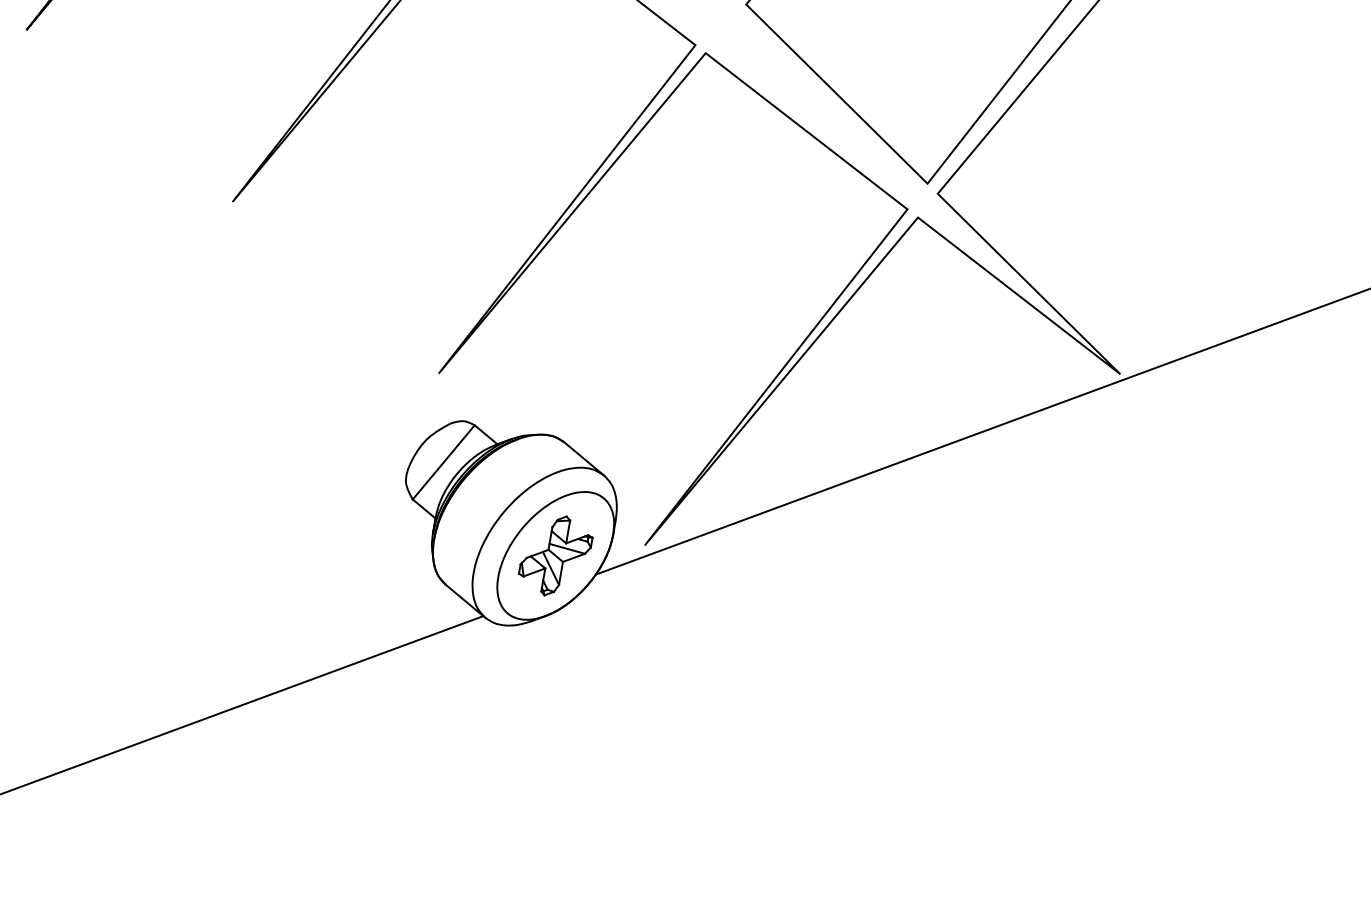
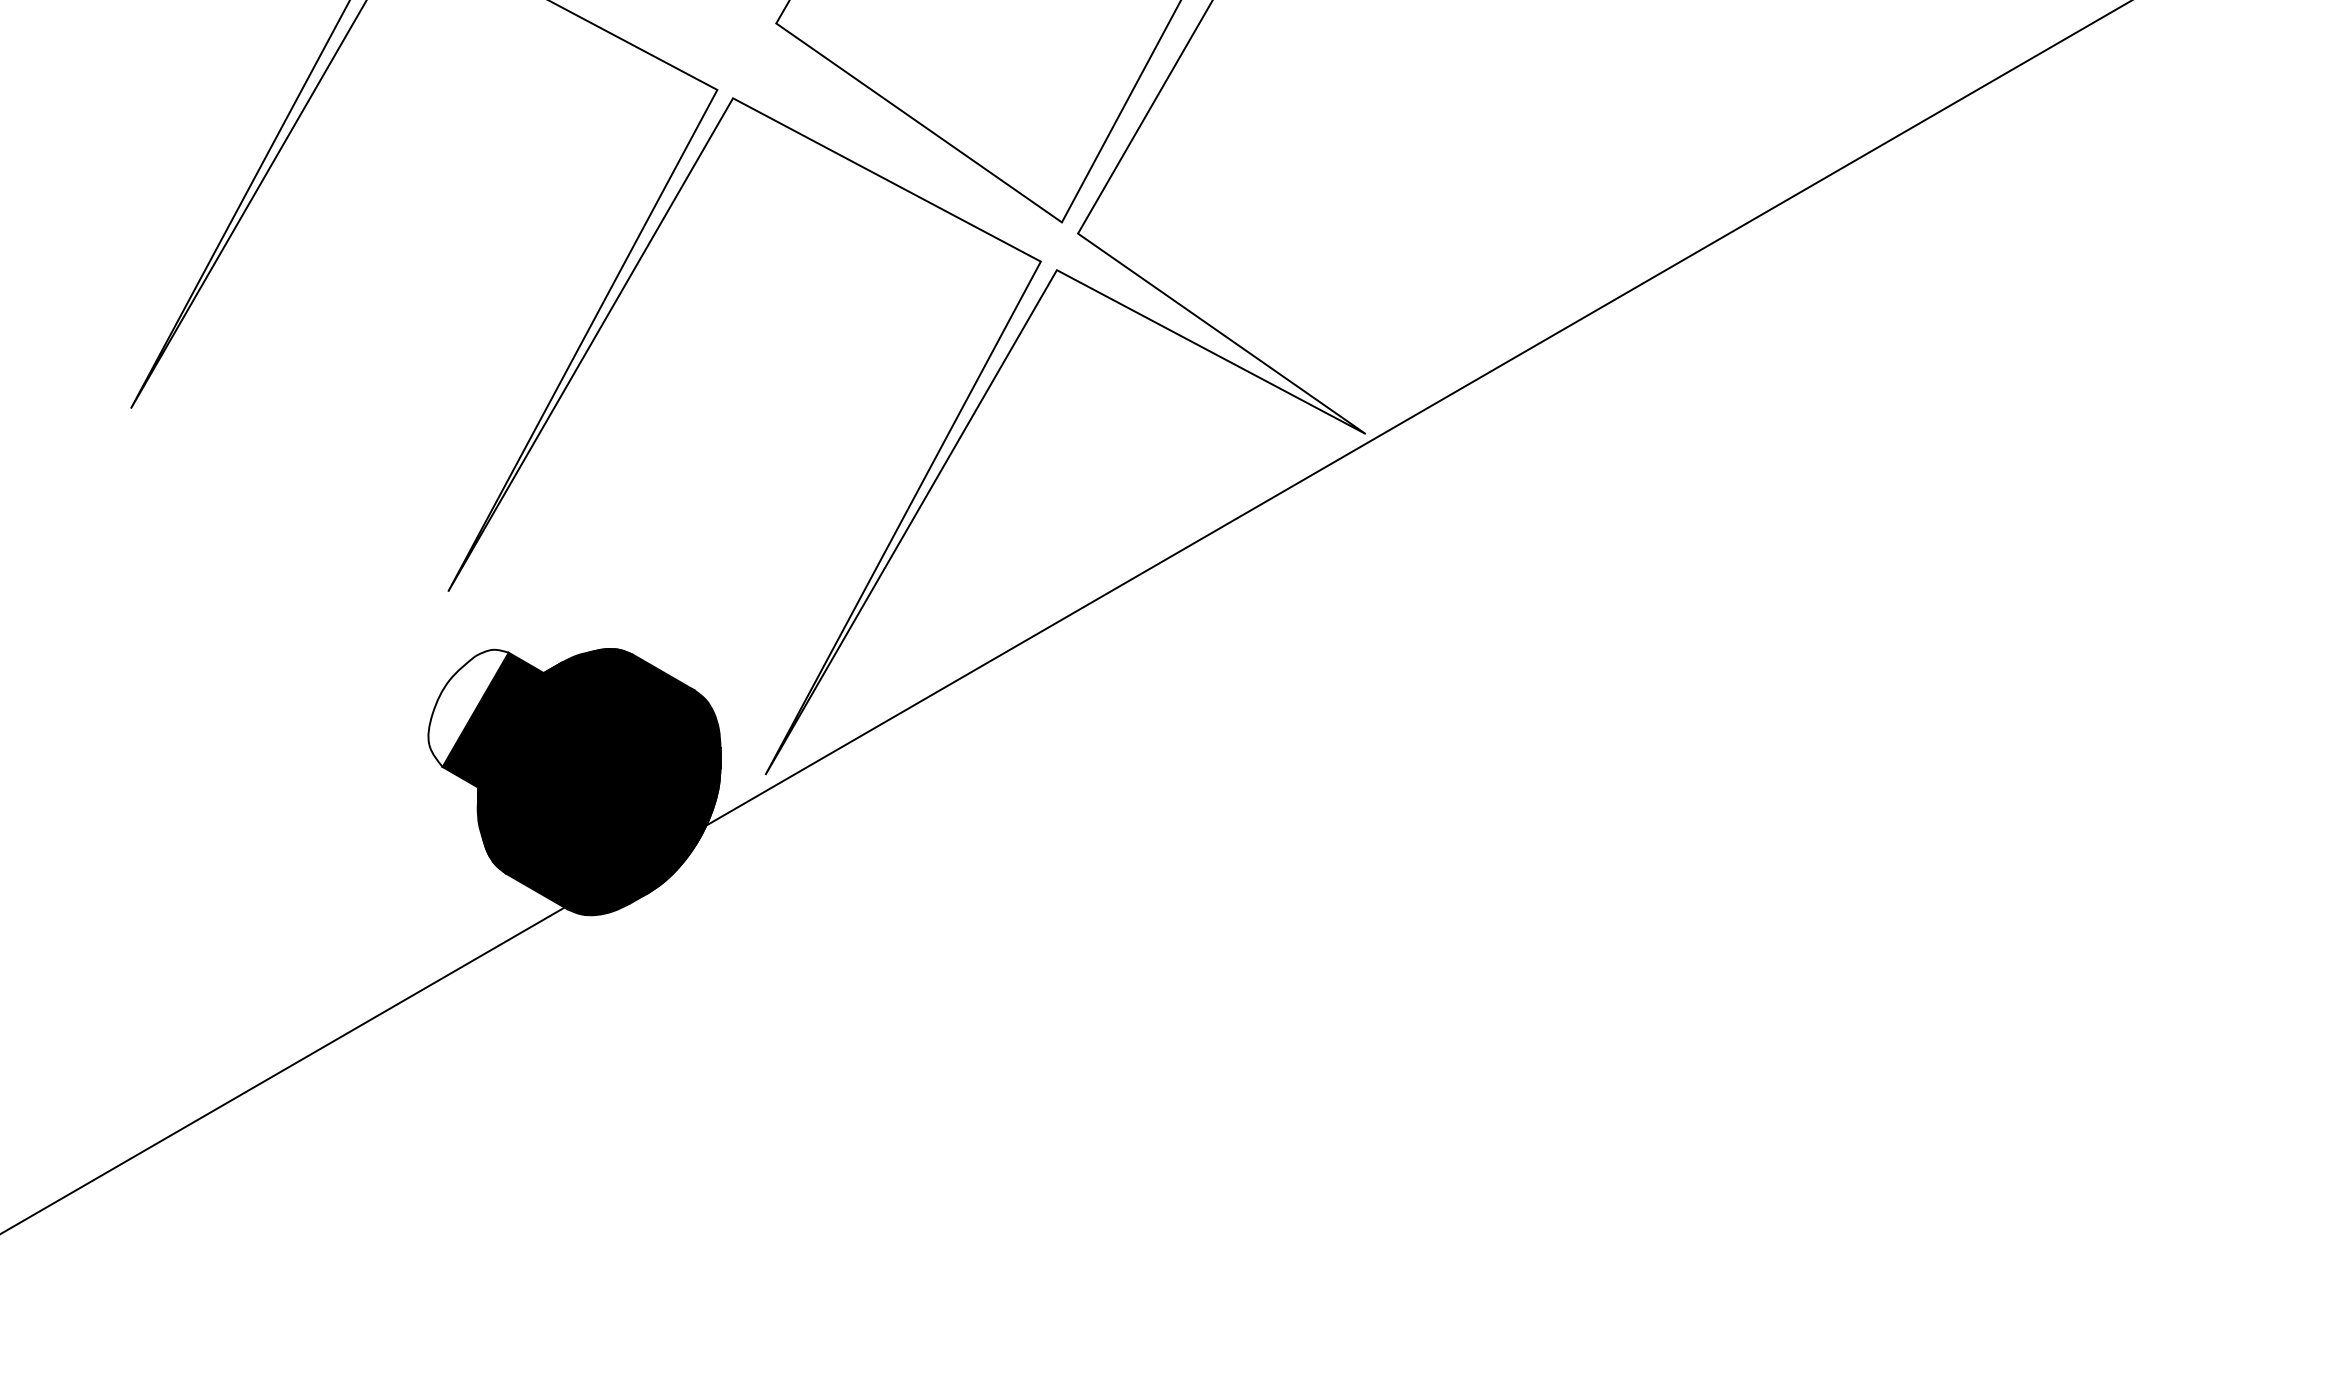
fill: (511, 527) -> (581, 782), added

